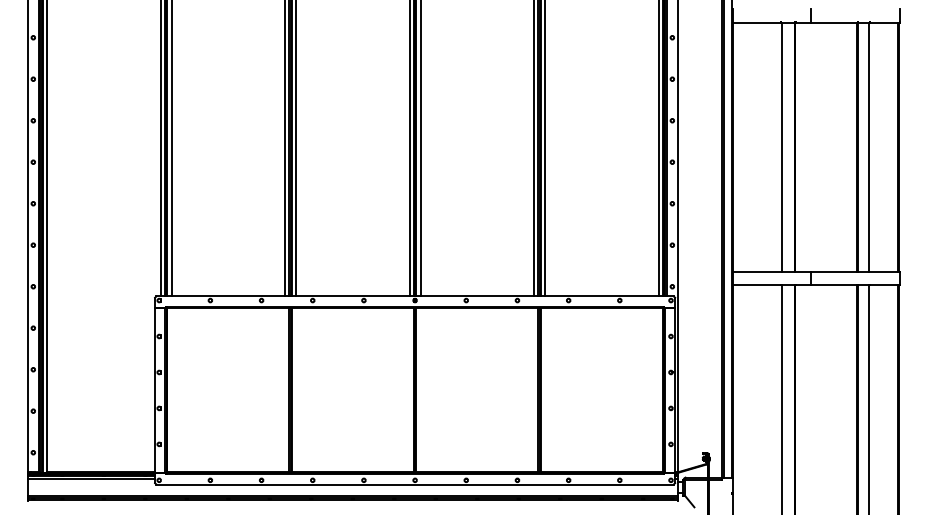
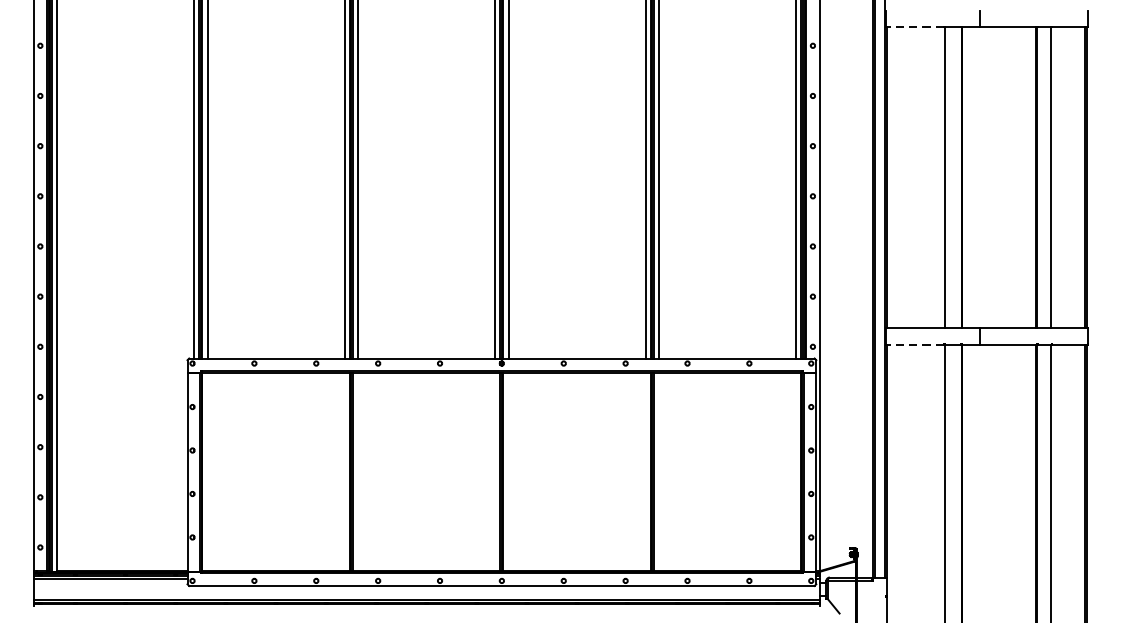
line: (756, 22) -> (914, 27), solid -> dashed
line: (756, 285) -> (914, 345), solid -> dashed

